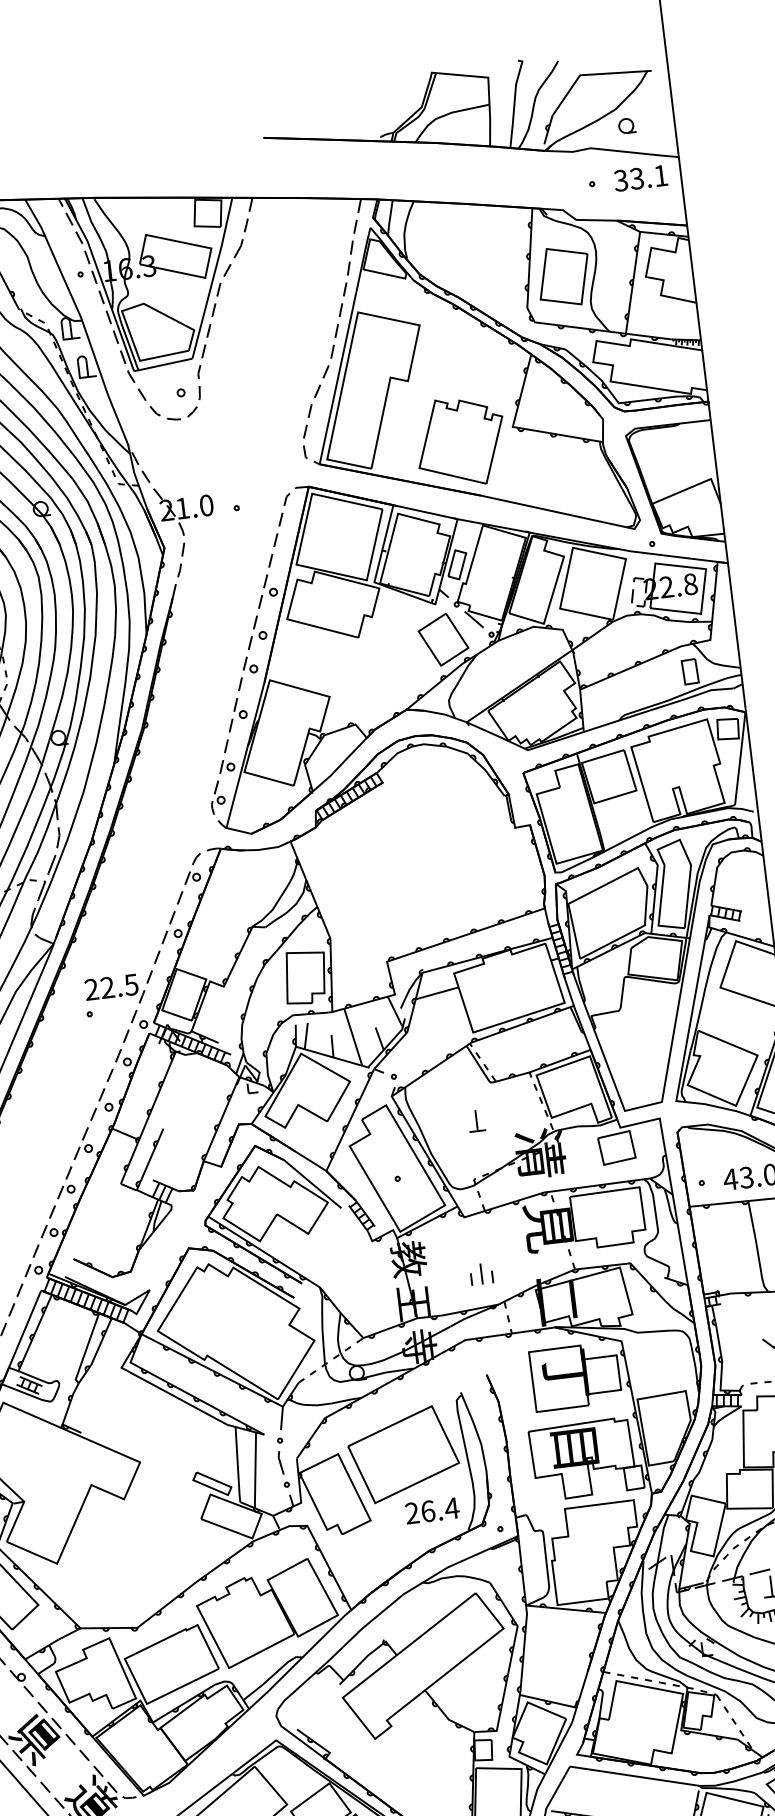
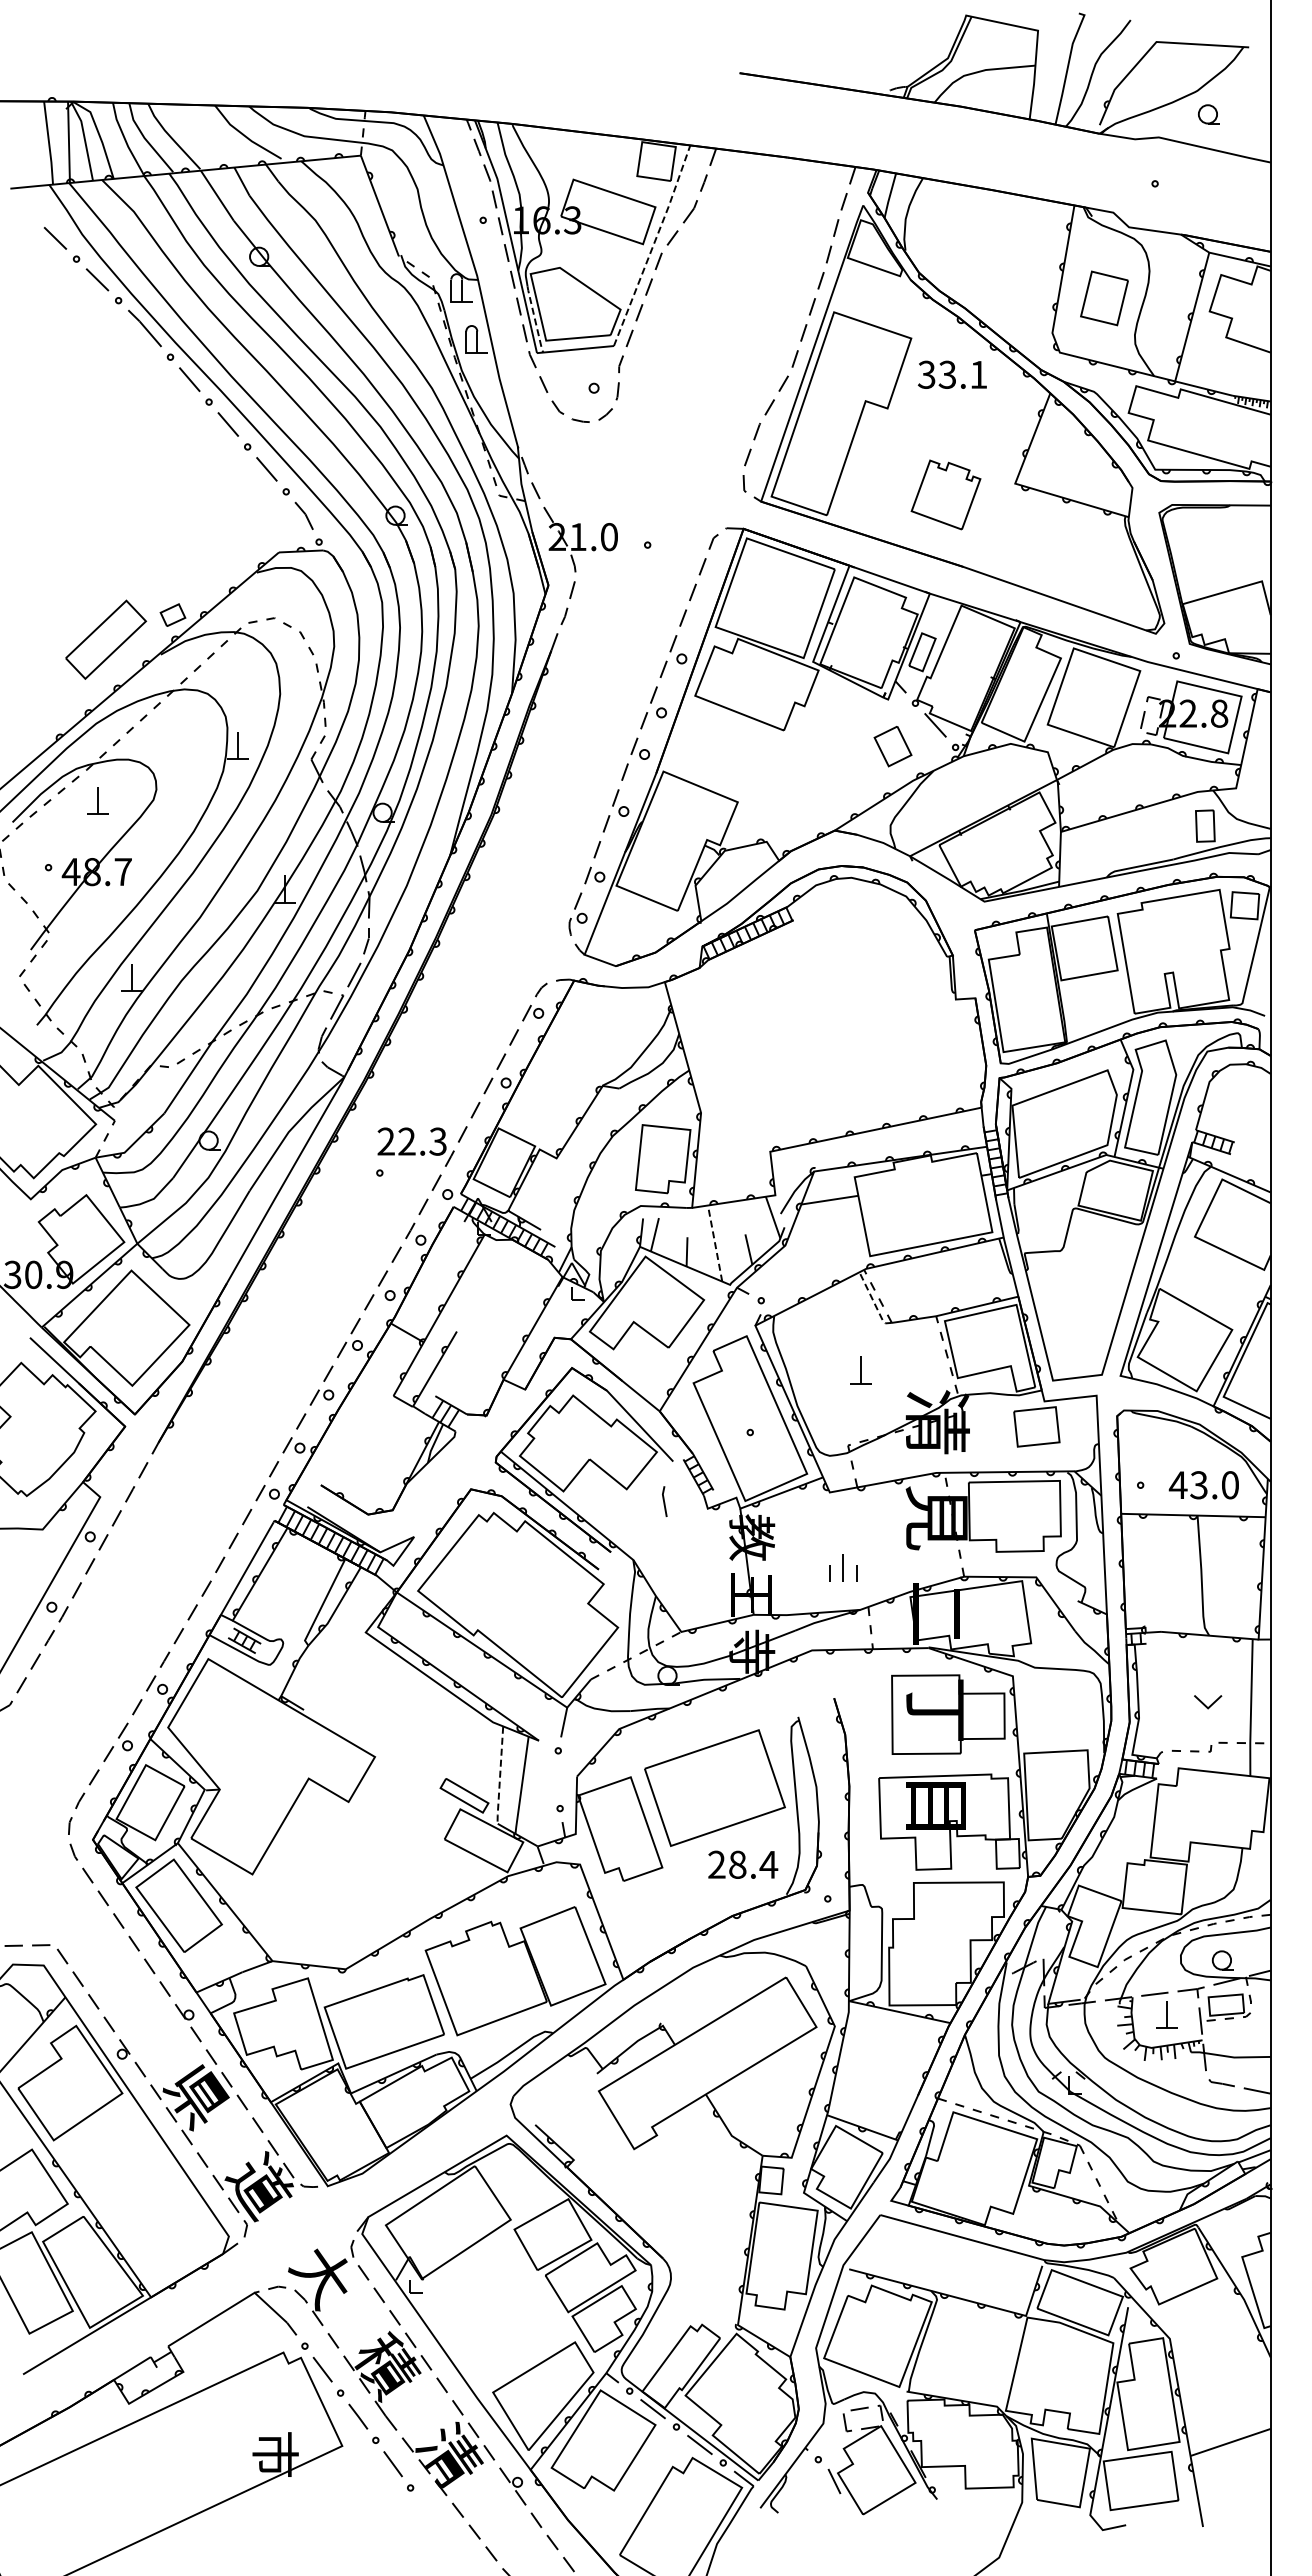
text: (640, 178) -> (952, 374), moved
part: (564, 276) -> (1104, 298), size x0.7
line: (213, 277) -> (653, 245), solid -> dashed
line: (129, 345) -> (534, 319), solid -> dashed
part: (460, 441) -> (945, 494), size x0.6
part: (443, 639) -> (892, 746), size x0.6
text: (130, 984) -> (437, 1141), 22.5 -> 22.3
line: (353, 1037) -> (715, 1243), solid -> dashed
line: (480, 1066) -> (873, 1301), solid -> dashed
line: (280, 1462) -> (664, 1501), moved
line: (238, 1465) -> (500, 1776), solid -> dashed
text: (428, 1511) -> (737, 1864), 26.4 -> 28.4

